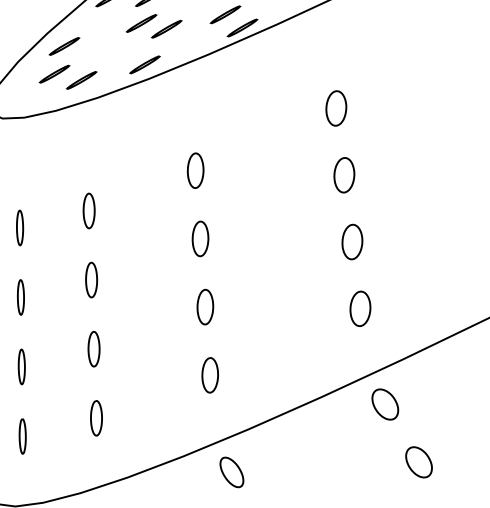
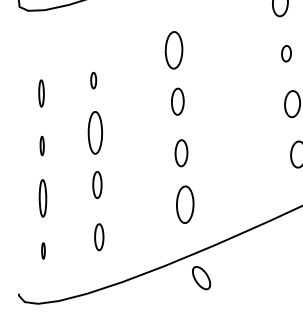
part: (195, 170) -> (174, 50), size x1.4
part: (344, 175) -> (286, 53), size x0.6
part: (88, 210) -> (93, 80), size x0.6
part: (91, 279) -> (95, 132), size x1.6
part: (20, 297) -> (41, 145), size x0.7
part: (21, 366) -> (42, 198), size x1.4
part: (209, 375) -> (184, 204), size x1.4
part: (22, 436) -> (43, 250), size x0.6

